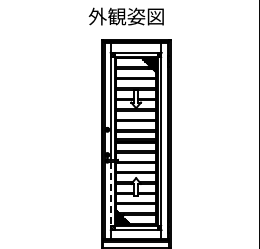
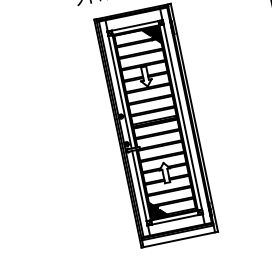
line: (110, 194) -> (139, 186), dashed -> solid

